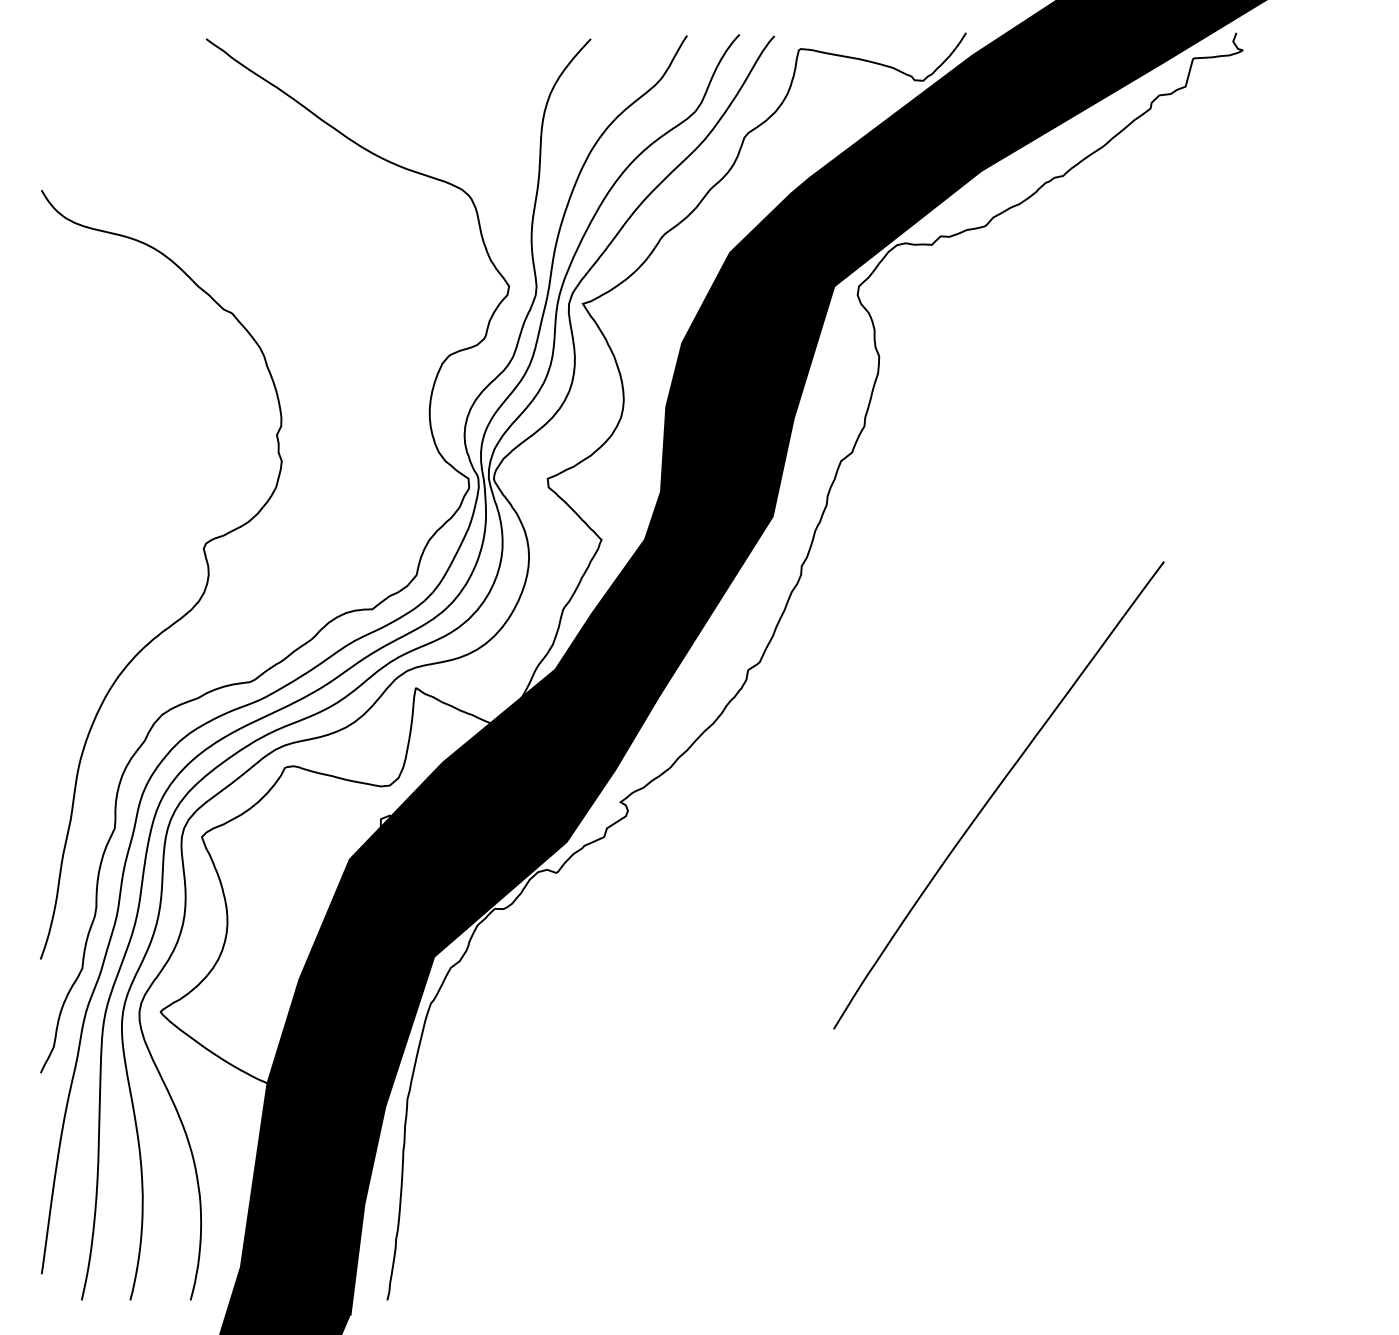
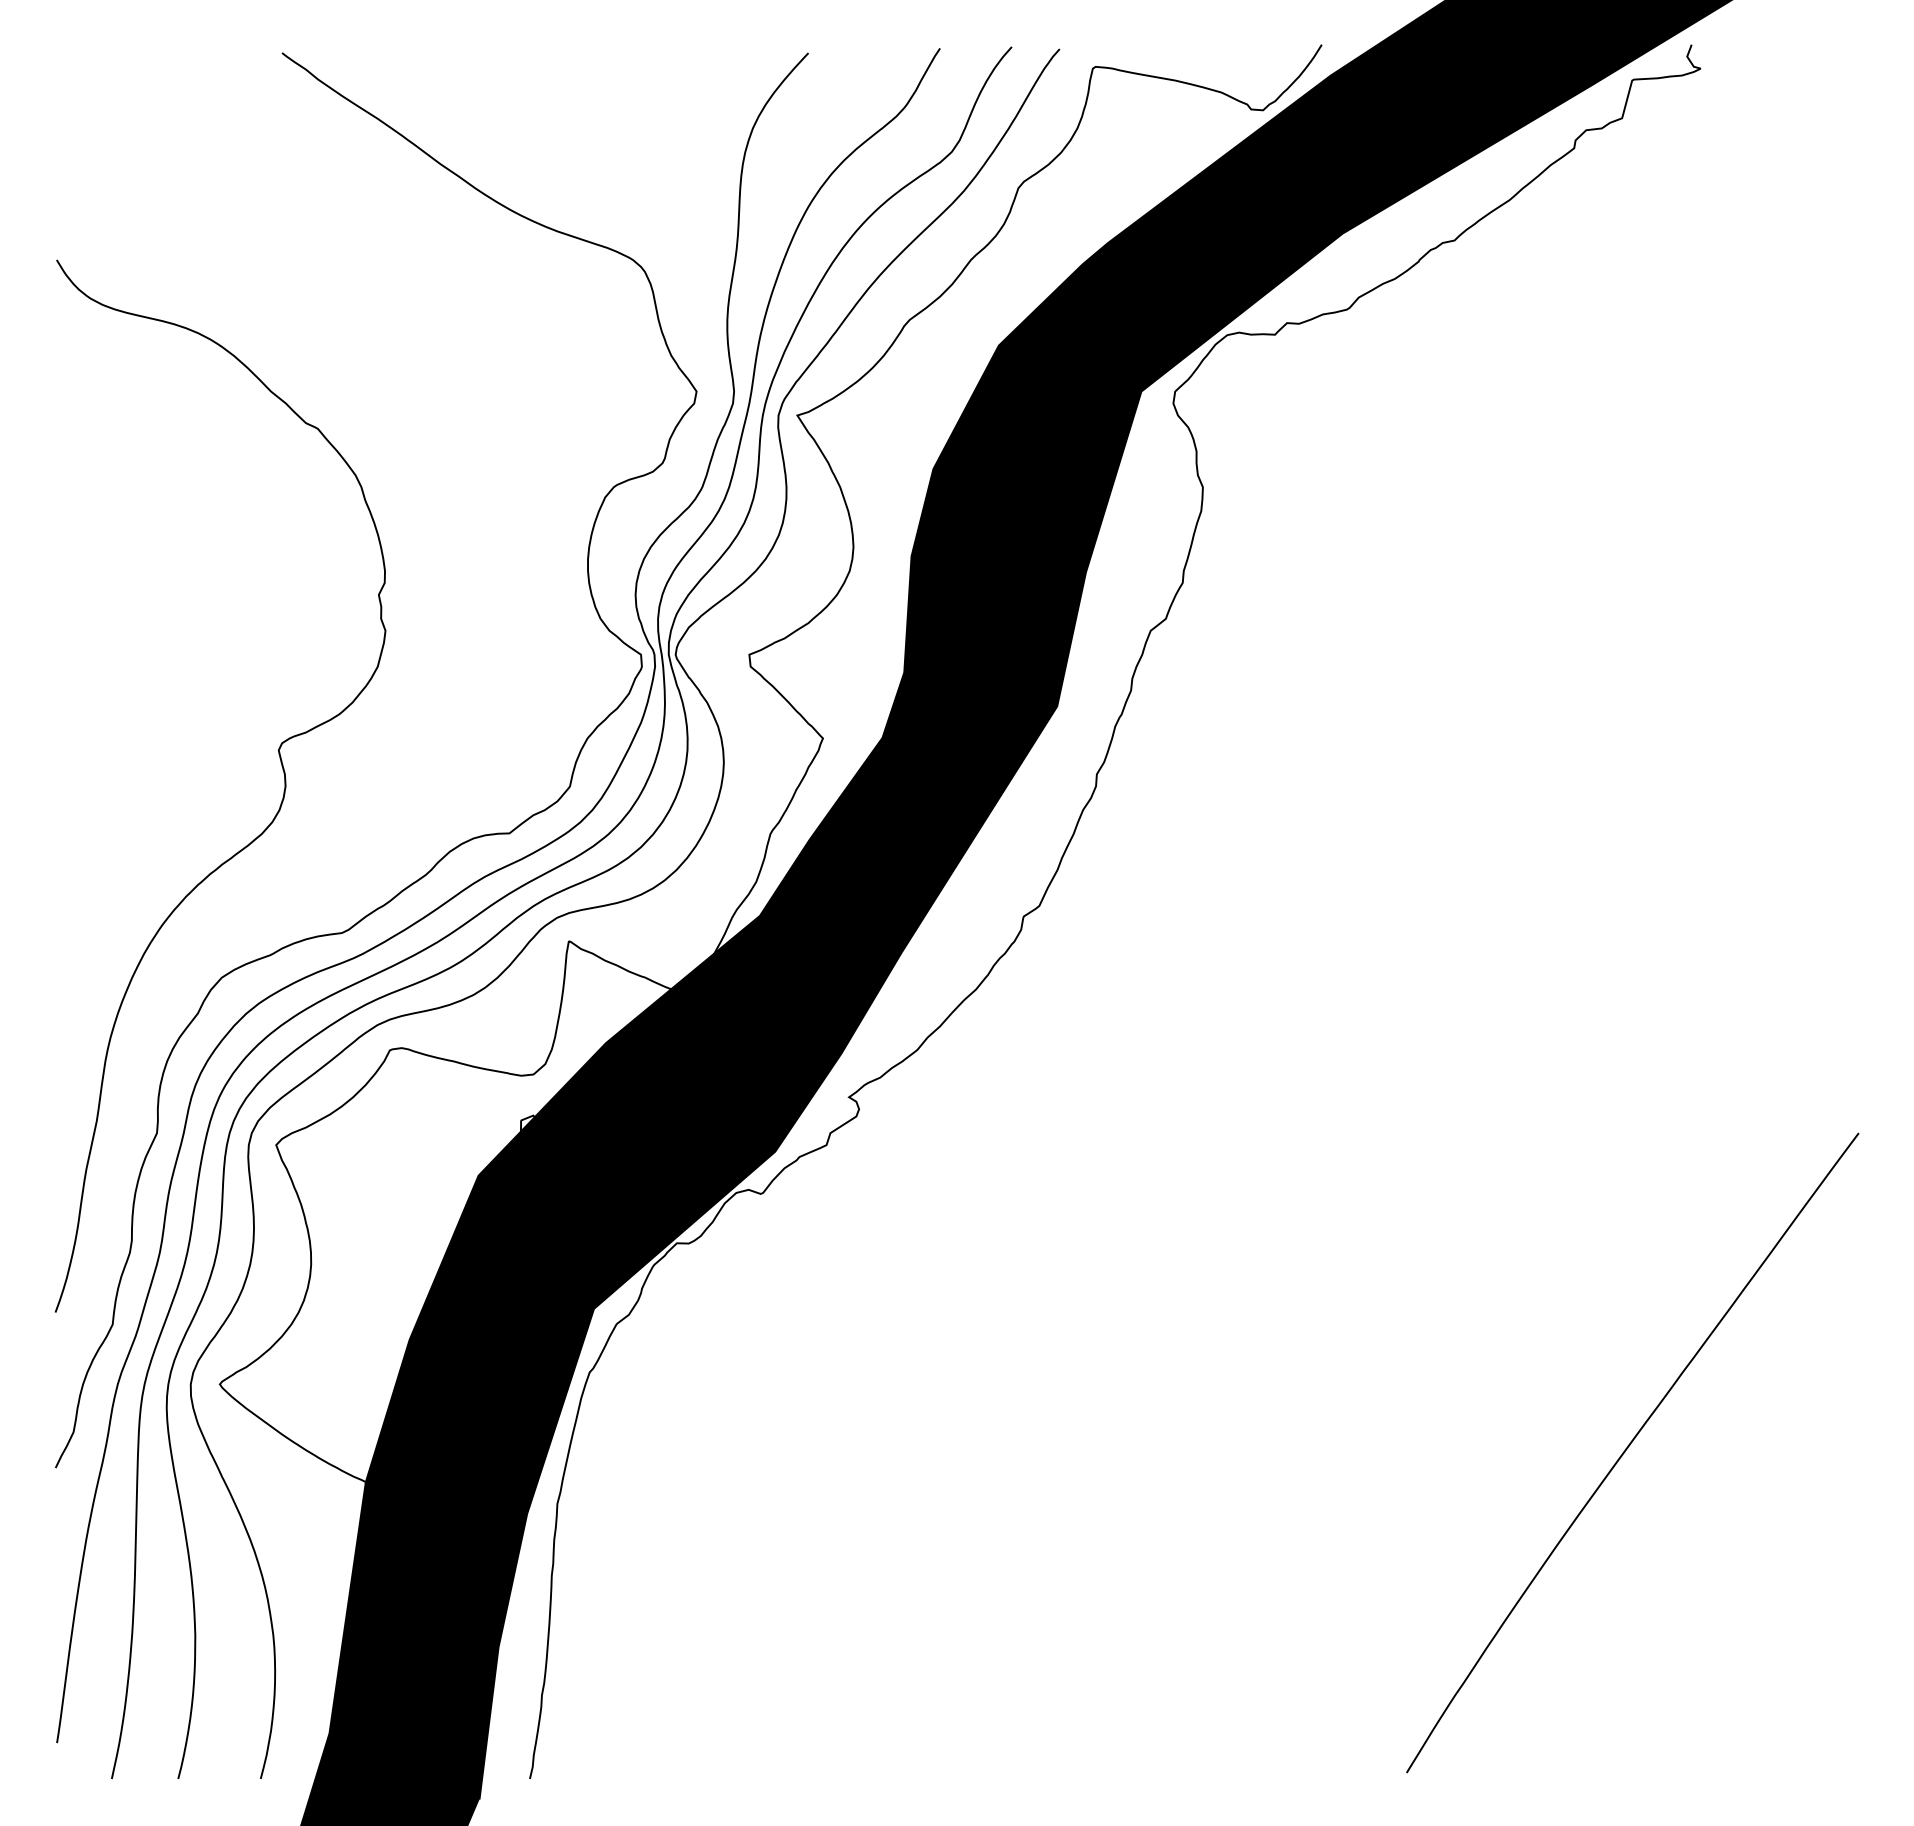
curve: (995, 792) -> (1628, 1448), moved

